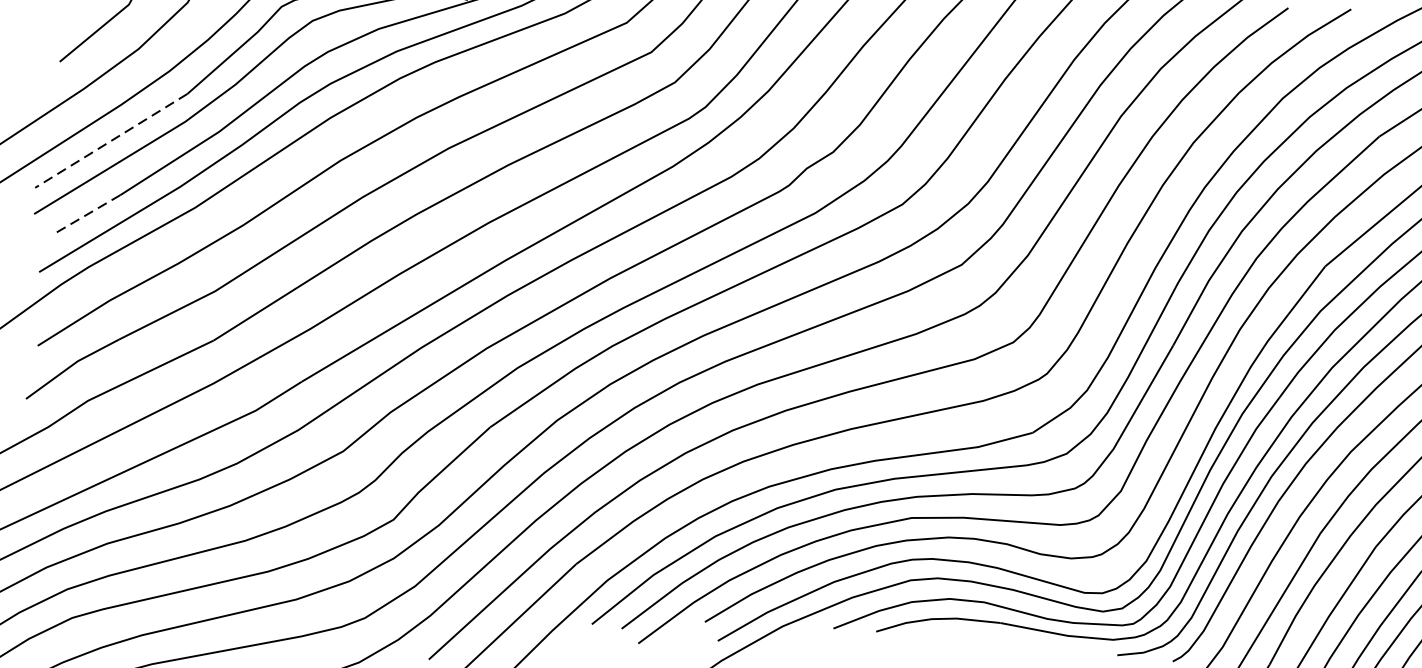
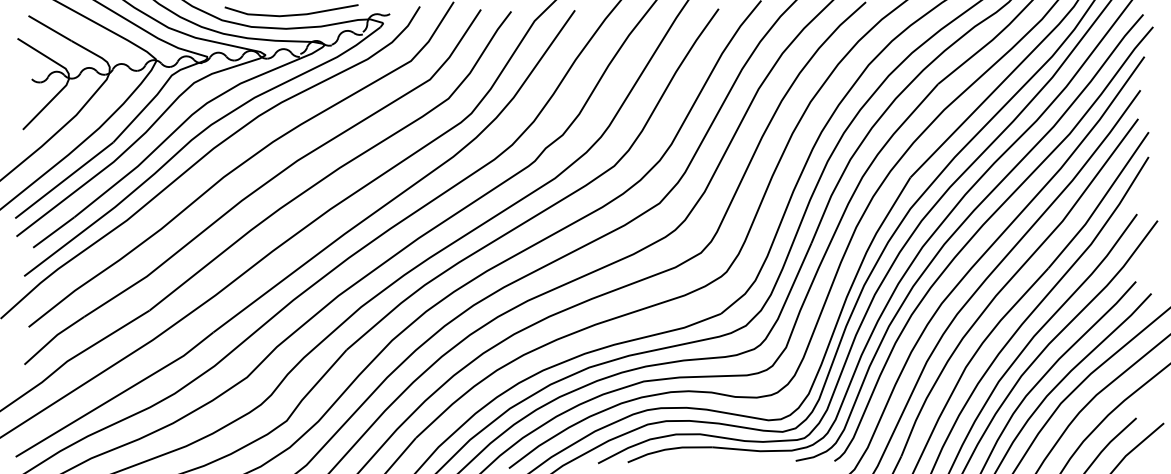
line: (110, 140) -> (63, 180), dashed -> solid
line: (87, 213) -> (53, 232), dashed -> solid

